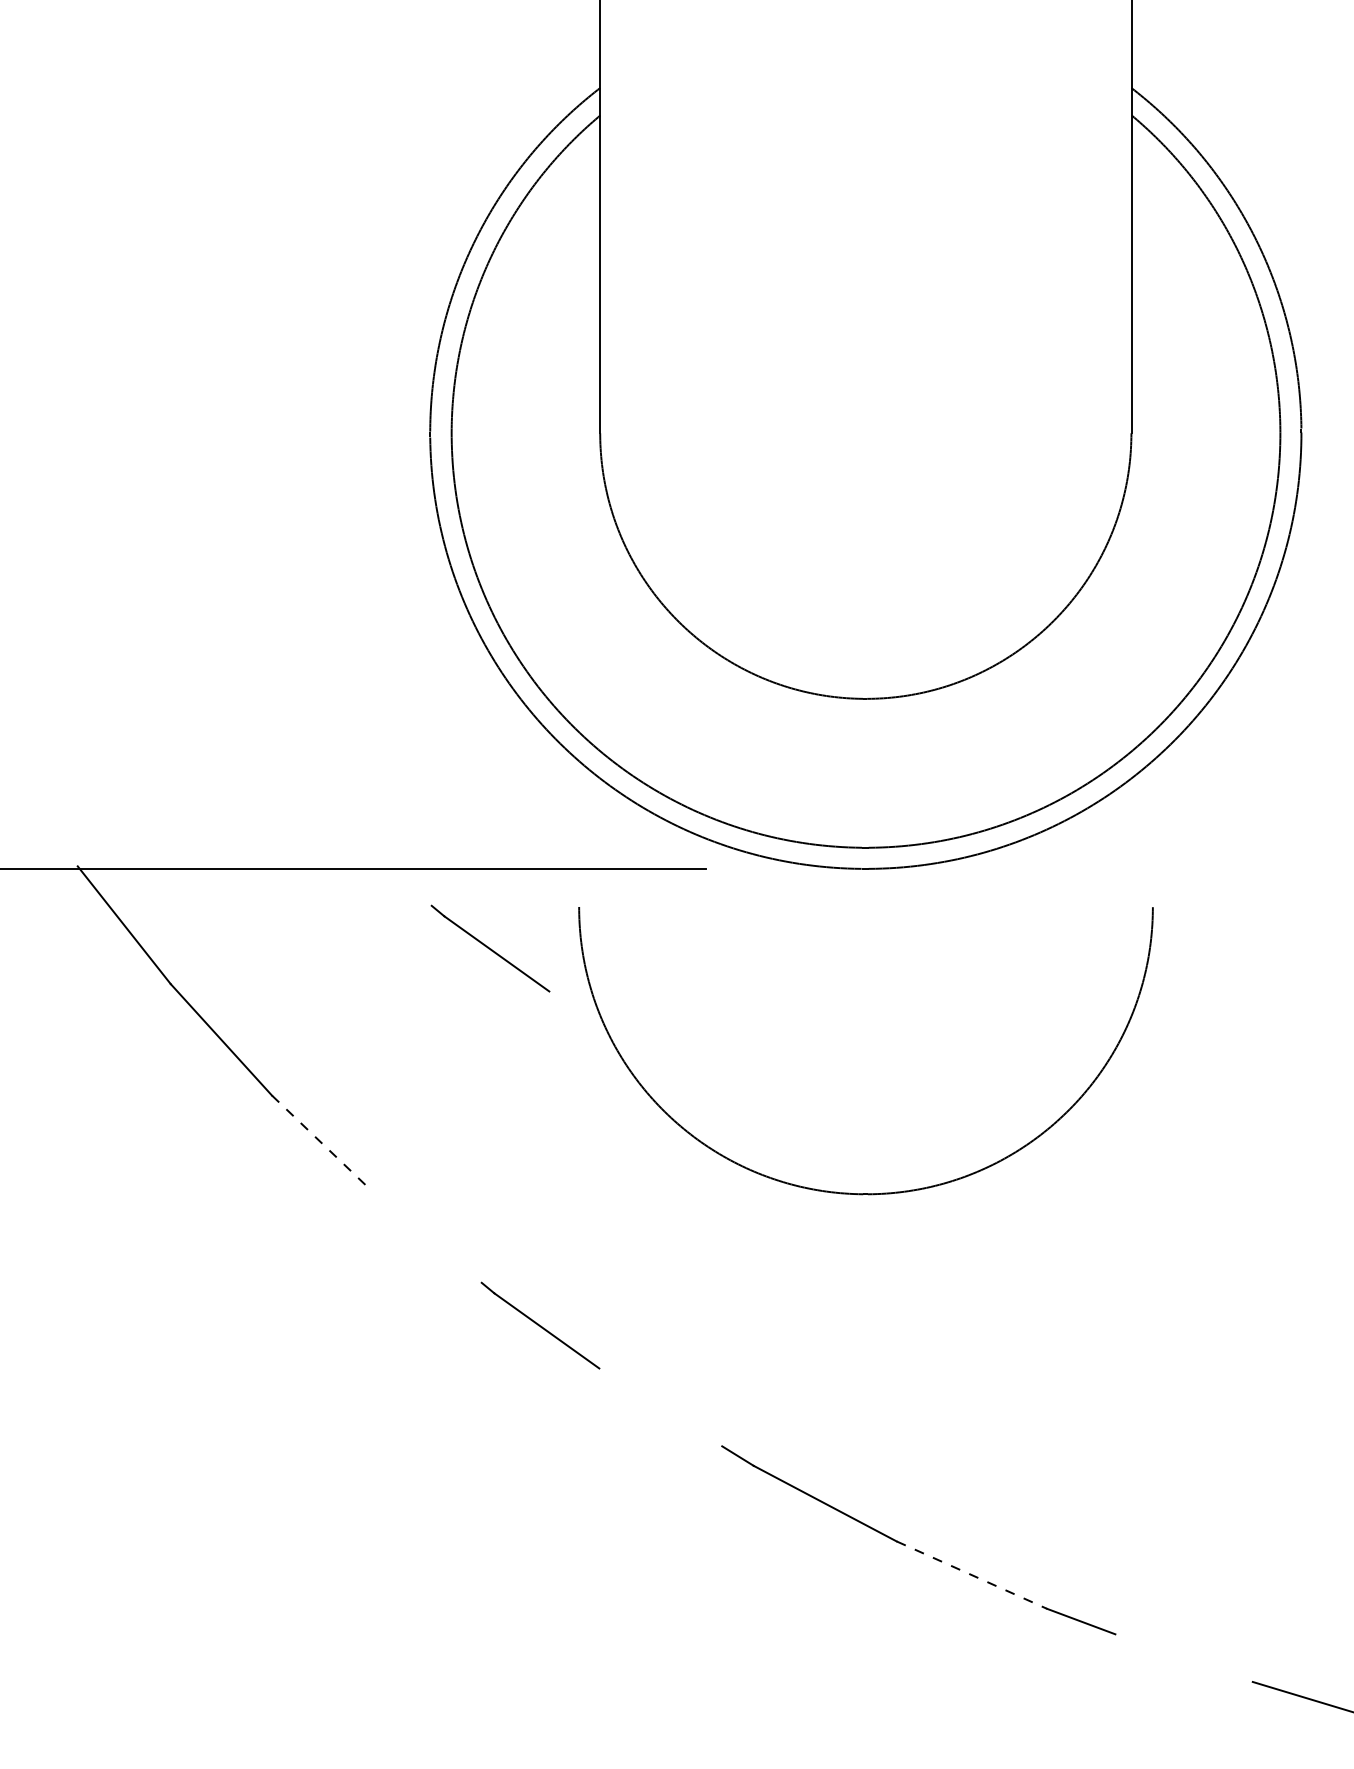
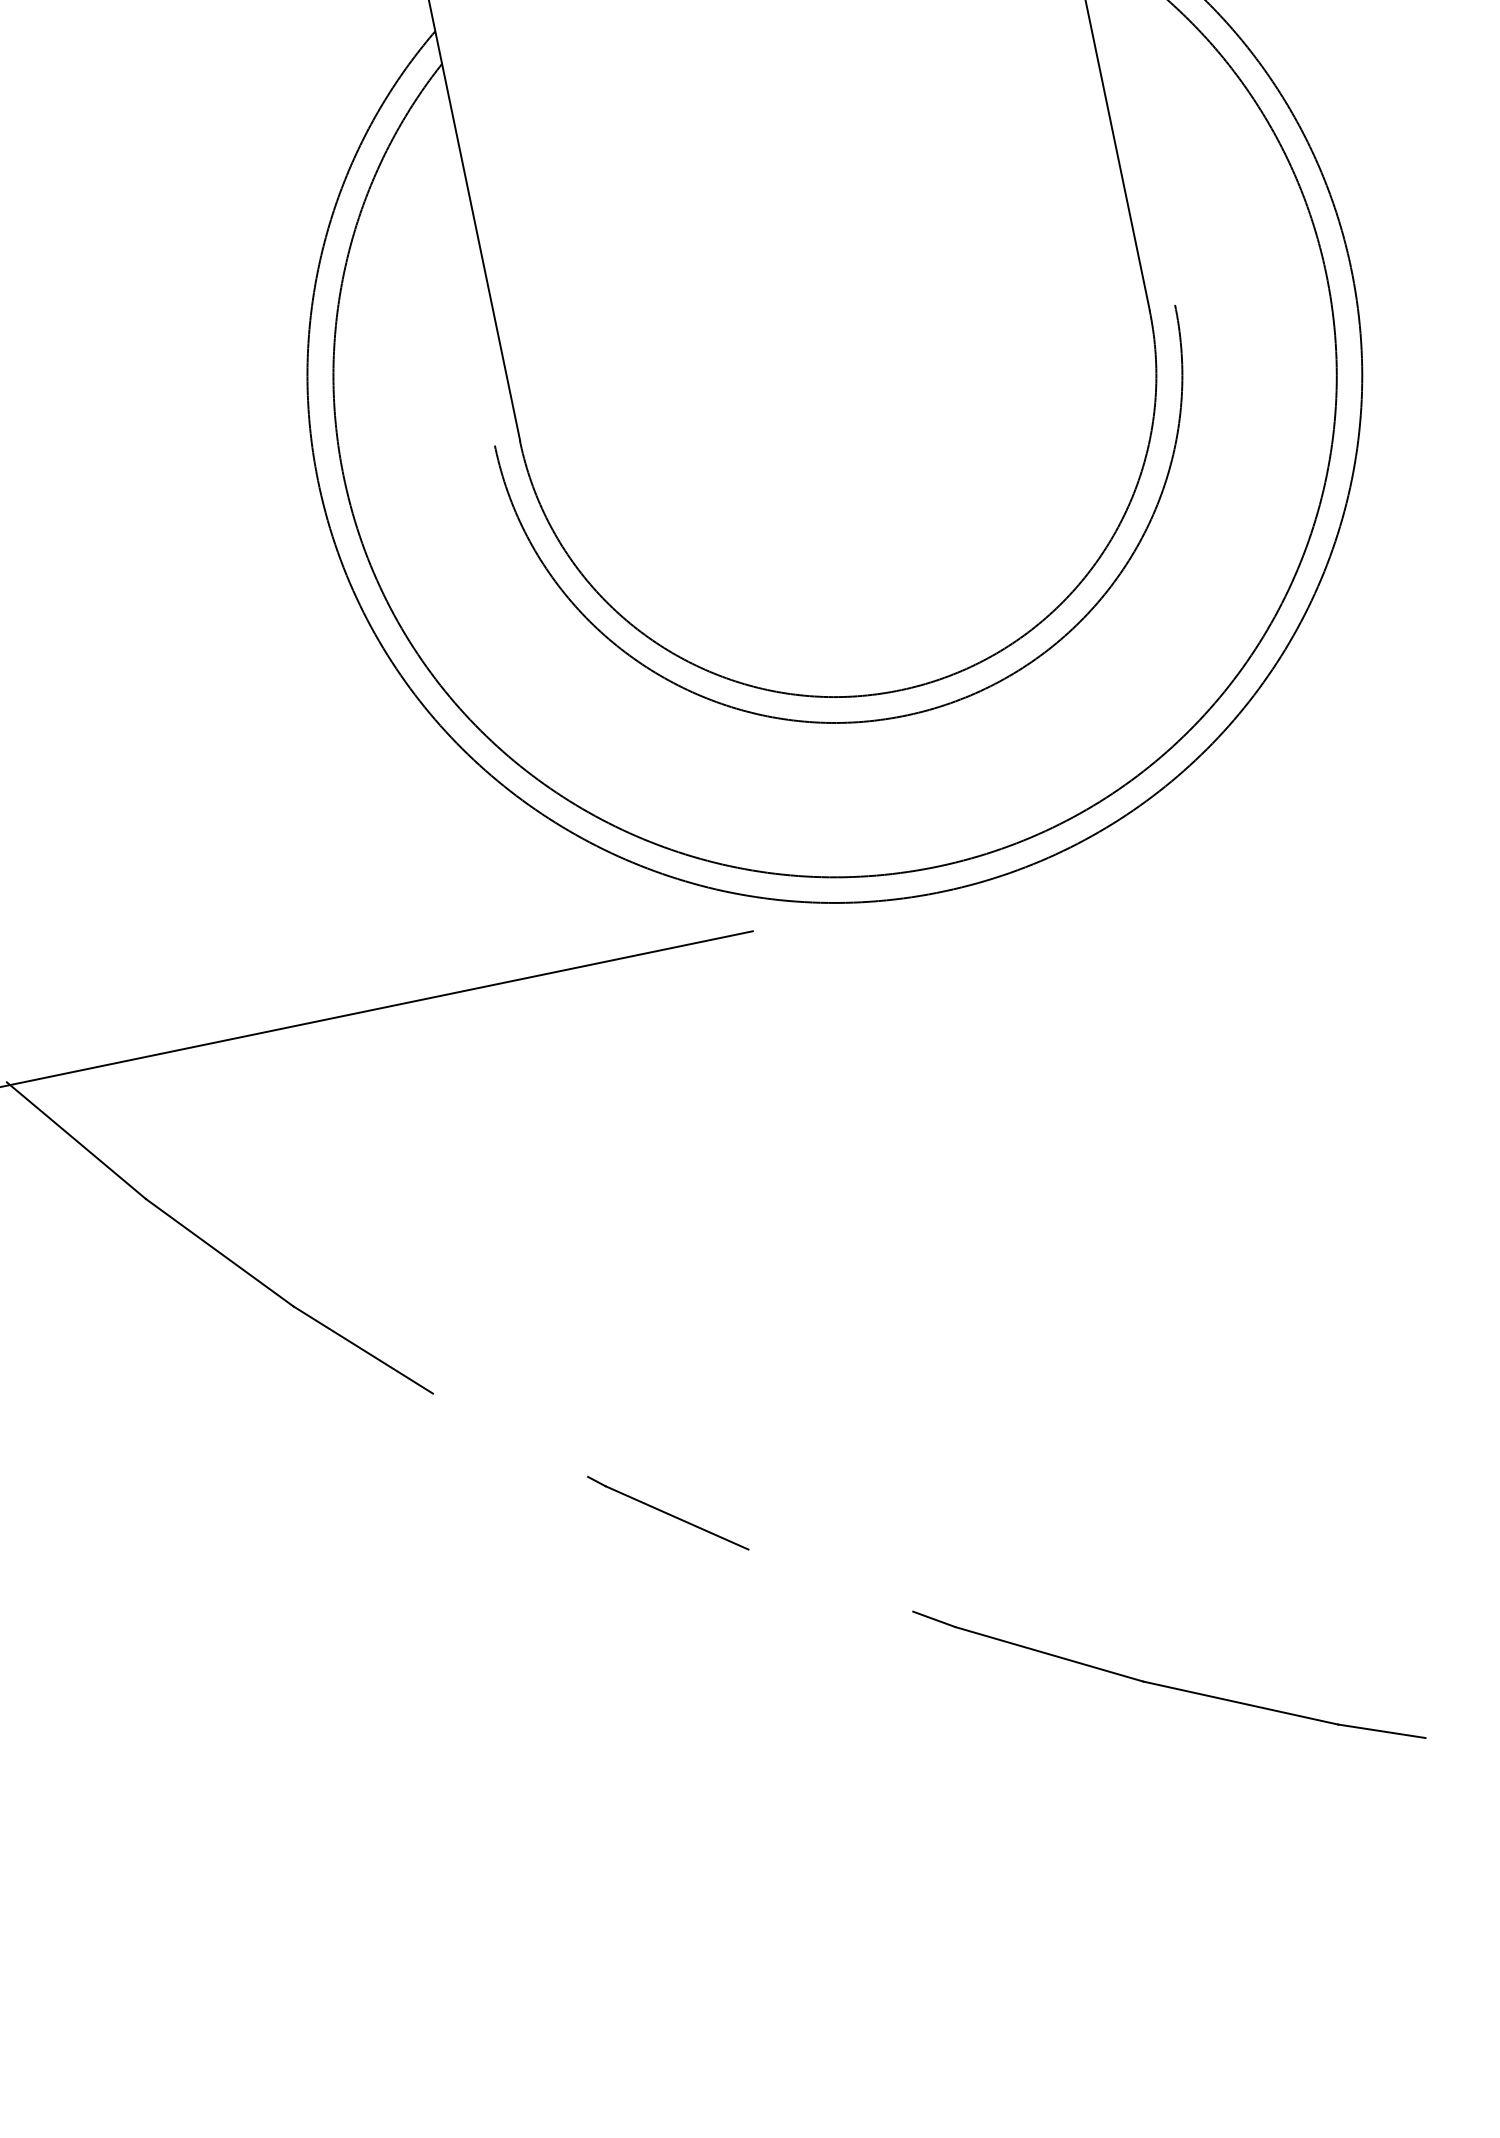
part: (490, 948) -> (516, 1078), removed
line: (321, 1142) -> (363, 1349), dashed -> solid
part: (849, 1192) -> (885, 717), moved
line: (972, 1575) -> (1241, 1703), dashed -> solid

